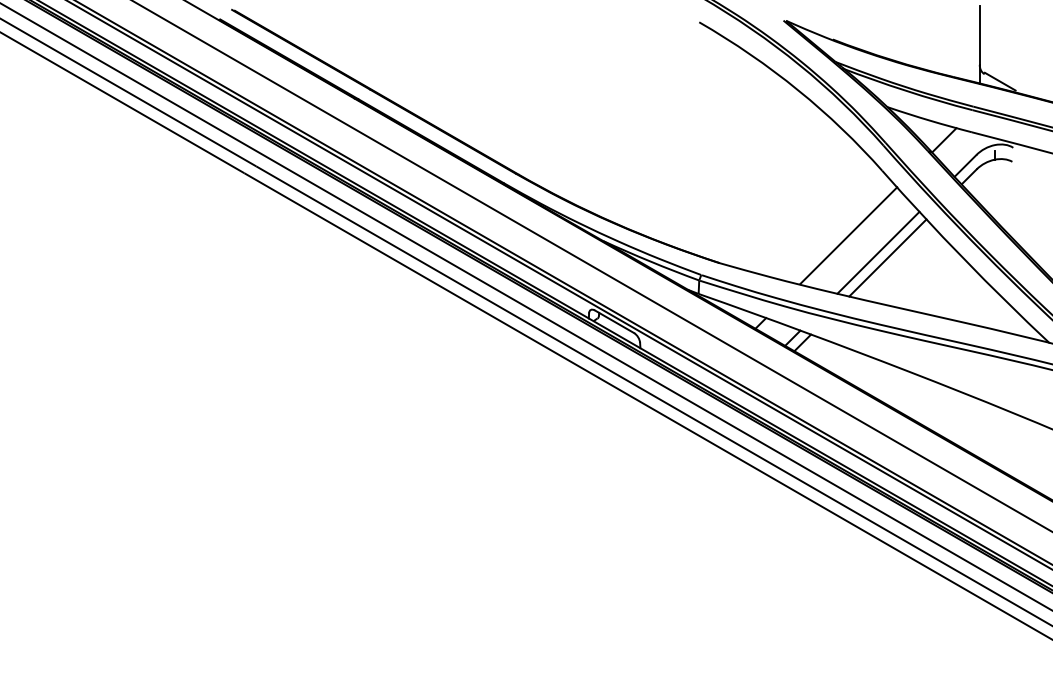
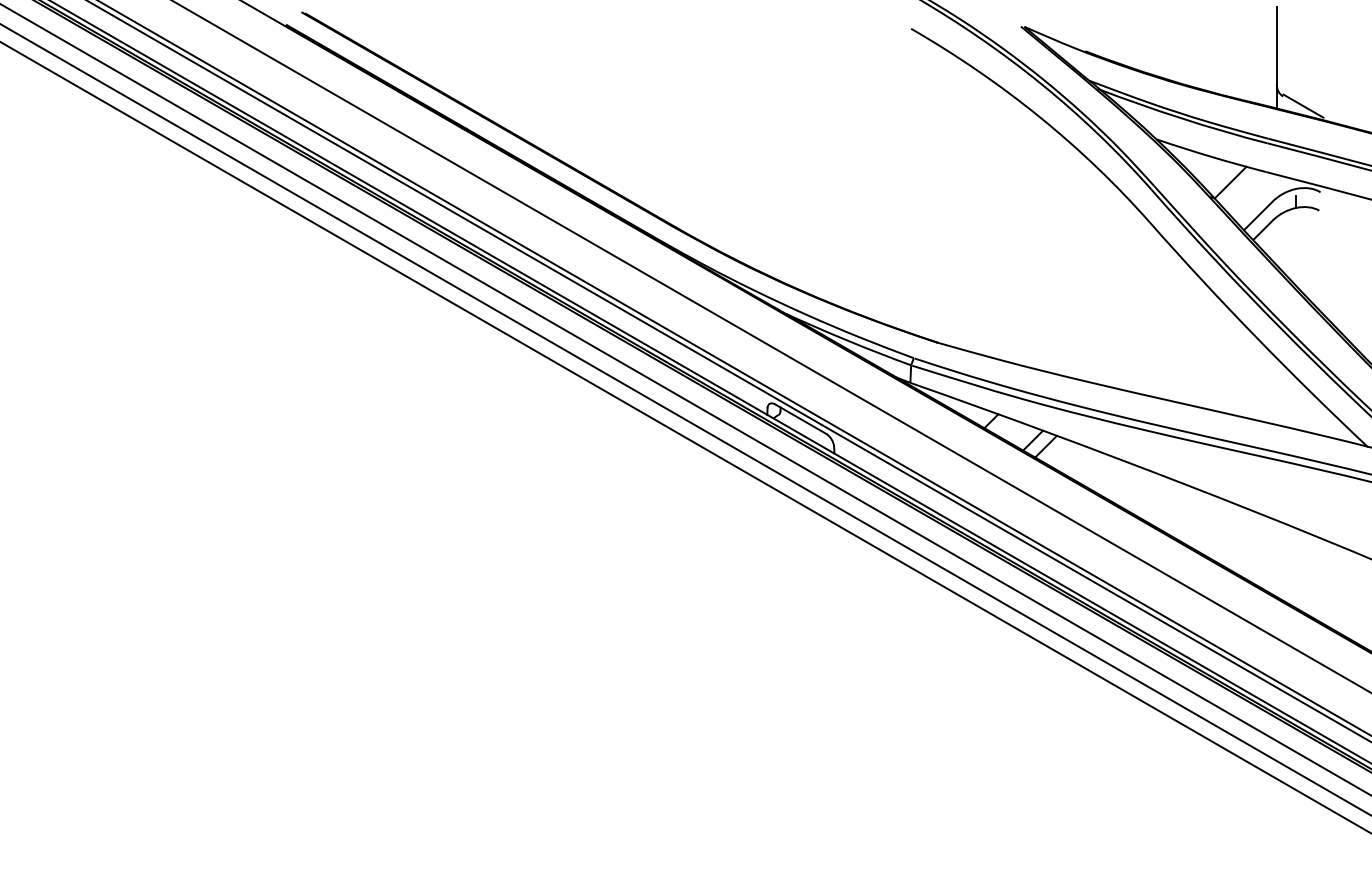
line: (848, 235) -> (1105, 306), removed
line: (878, 252) -> (1144, 328), removed
line: (887, 257) -> (1156, 335), removed

